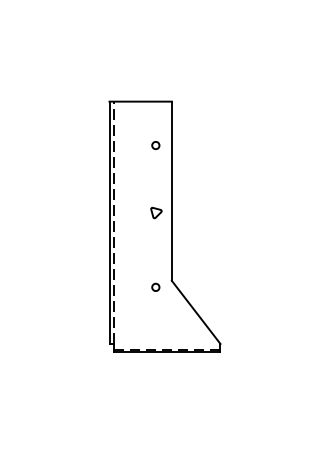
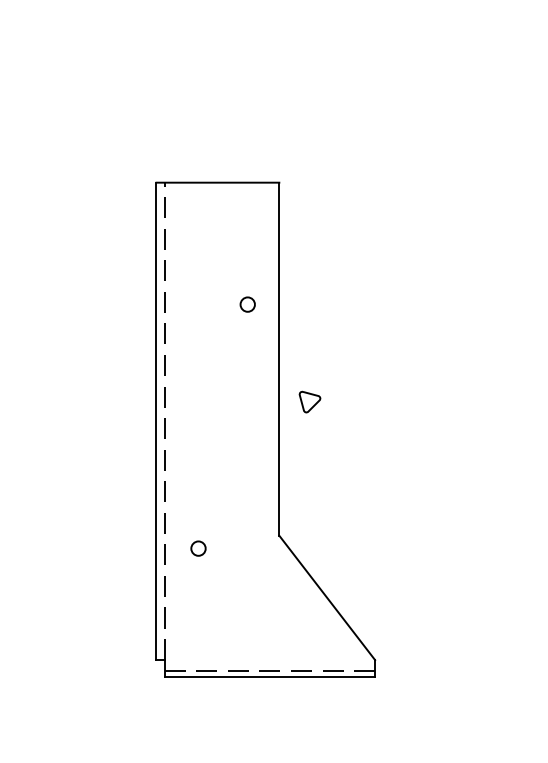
circle: (155, 145) -> (247, 304), moved
part: (156, 212) -> (310, 401), moved
circle: (155, 286) -> (197, 546), moved

